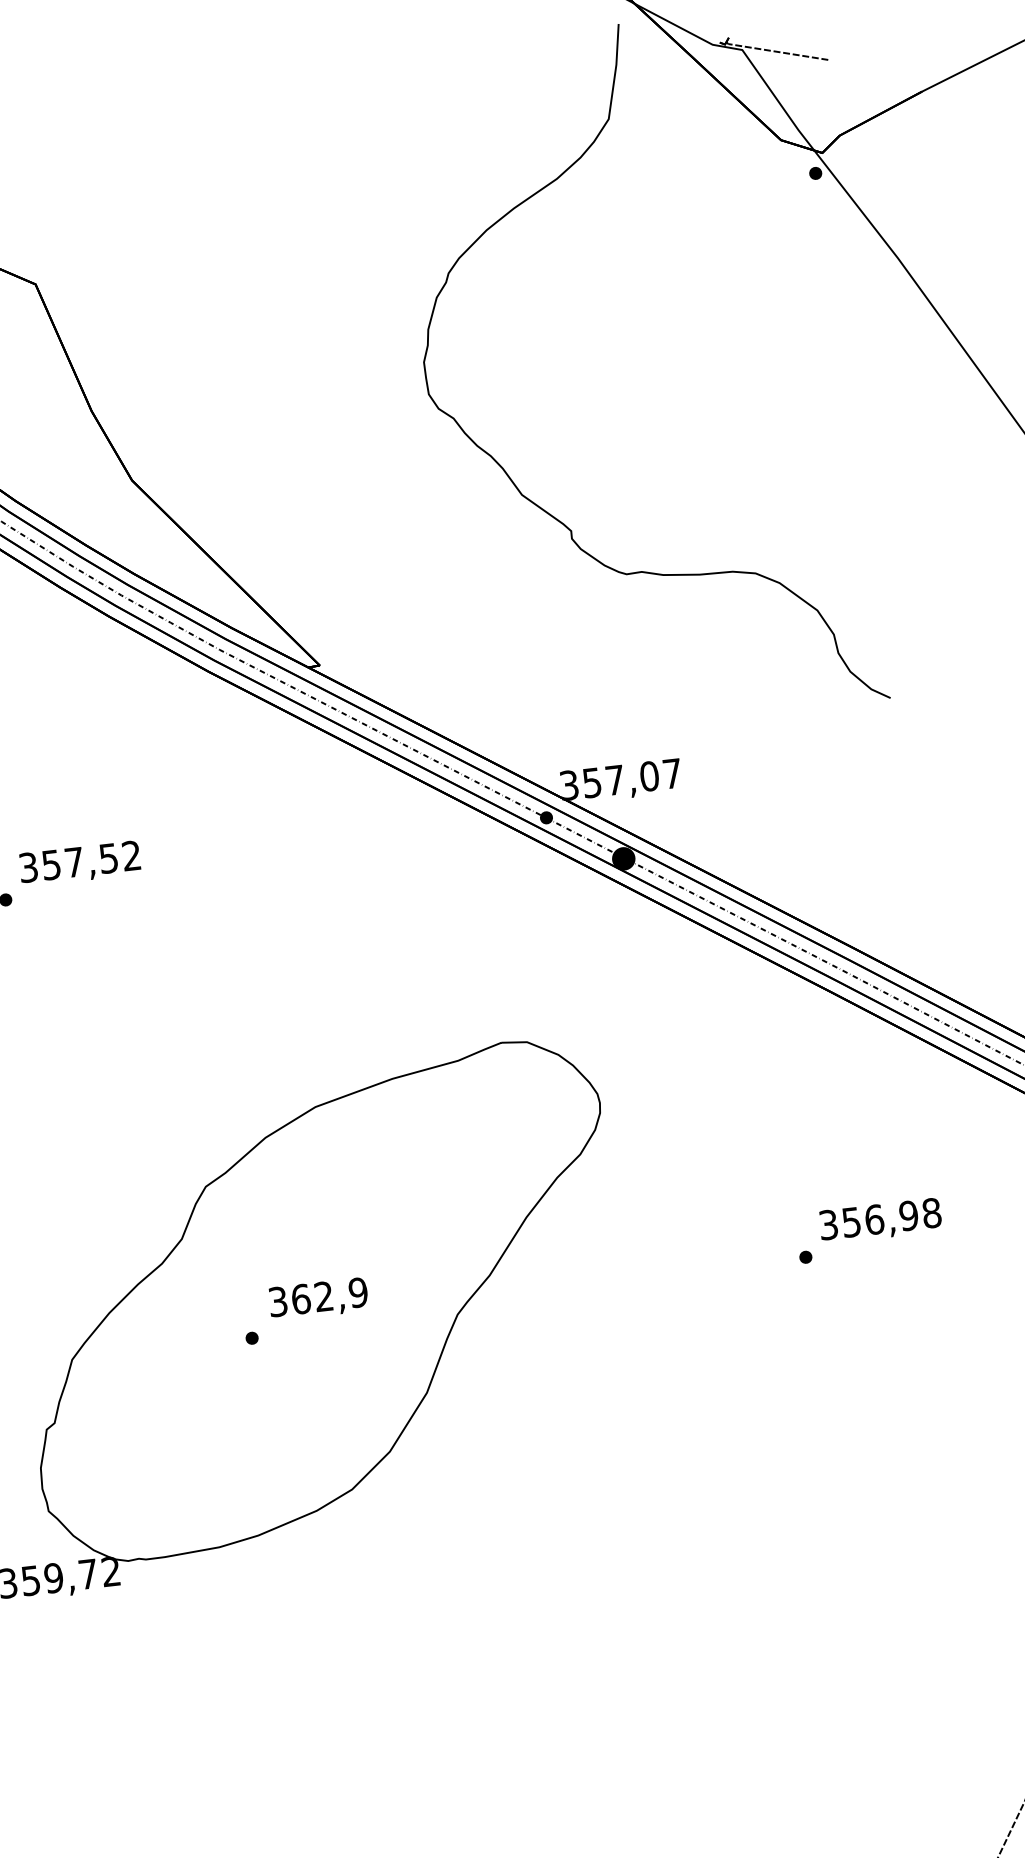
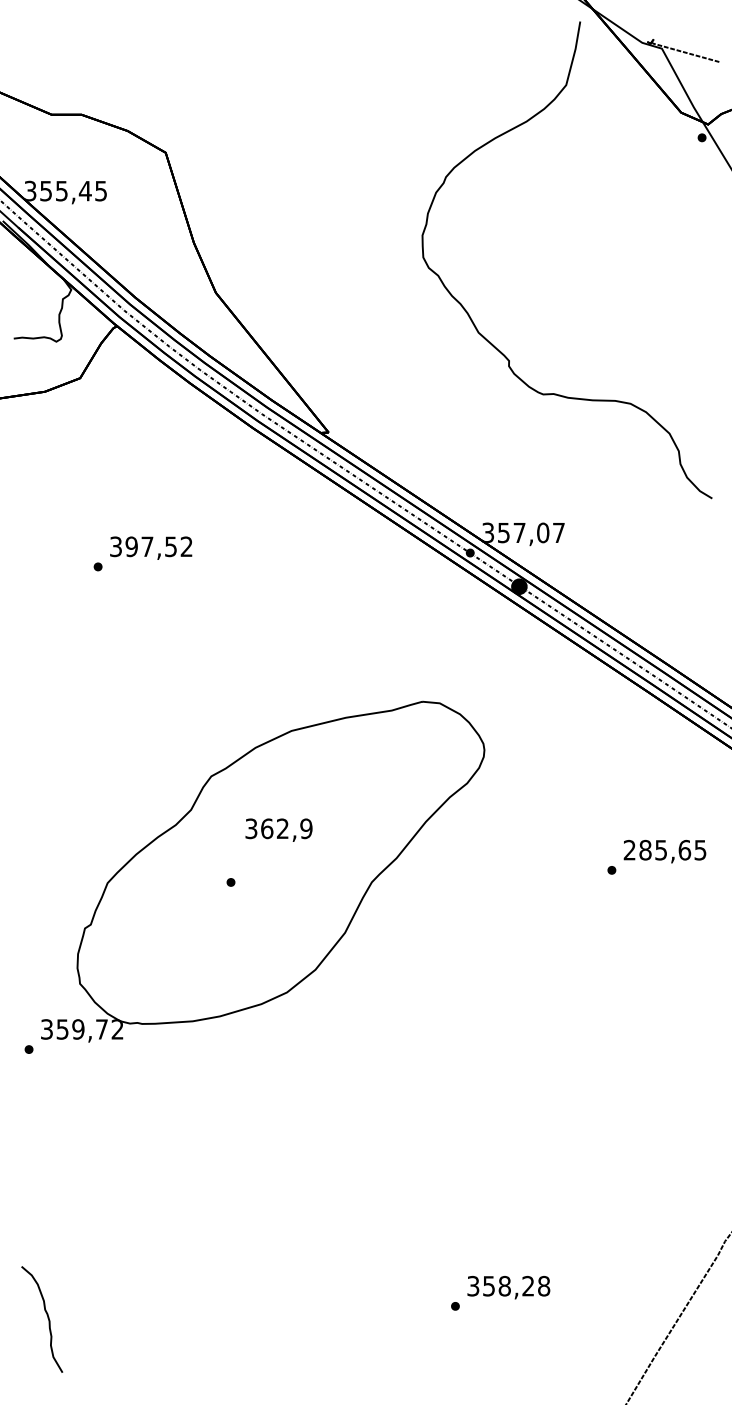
text: (51, 864) -> (131, 546), 357,52 -> 397,52
text: (879, 1218) -> (664, 849), 356,98 -> 285,65
text: (317, 1298) -> (278, 829), moved

